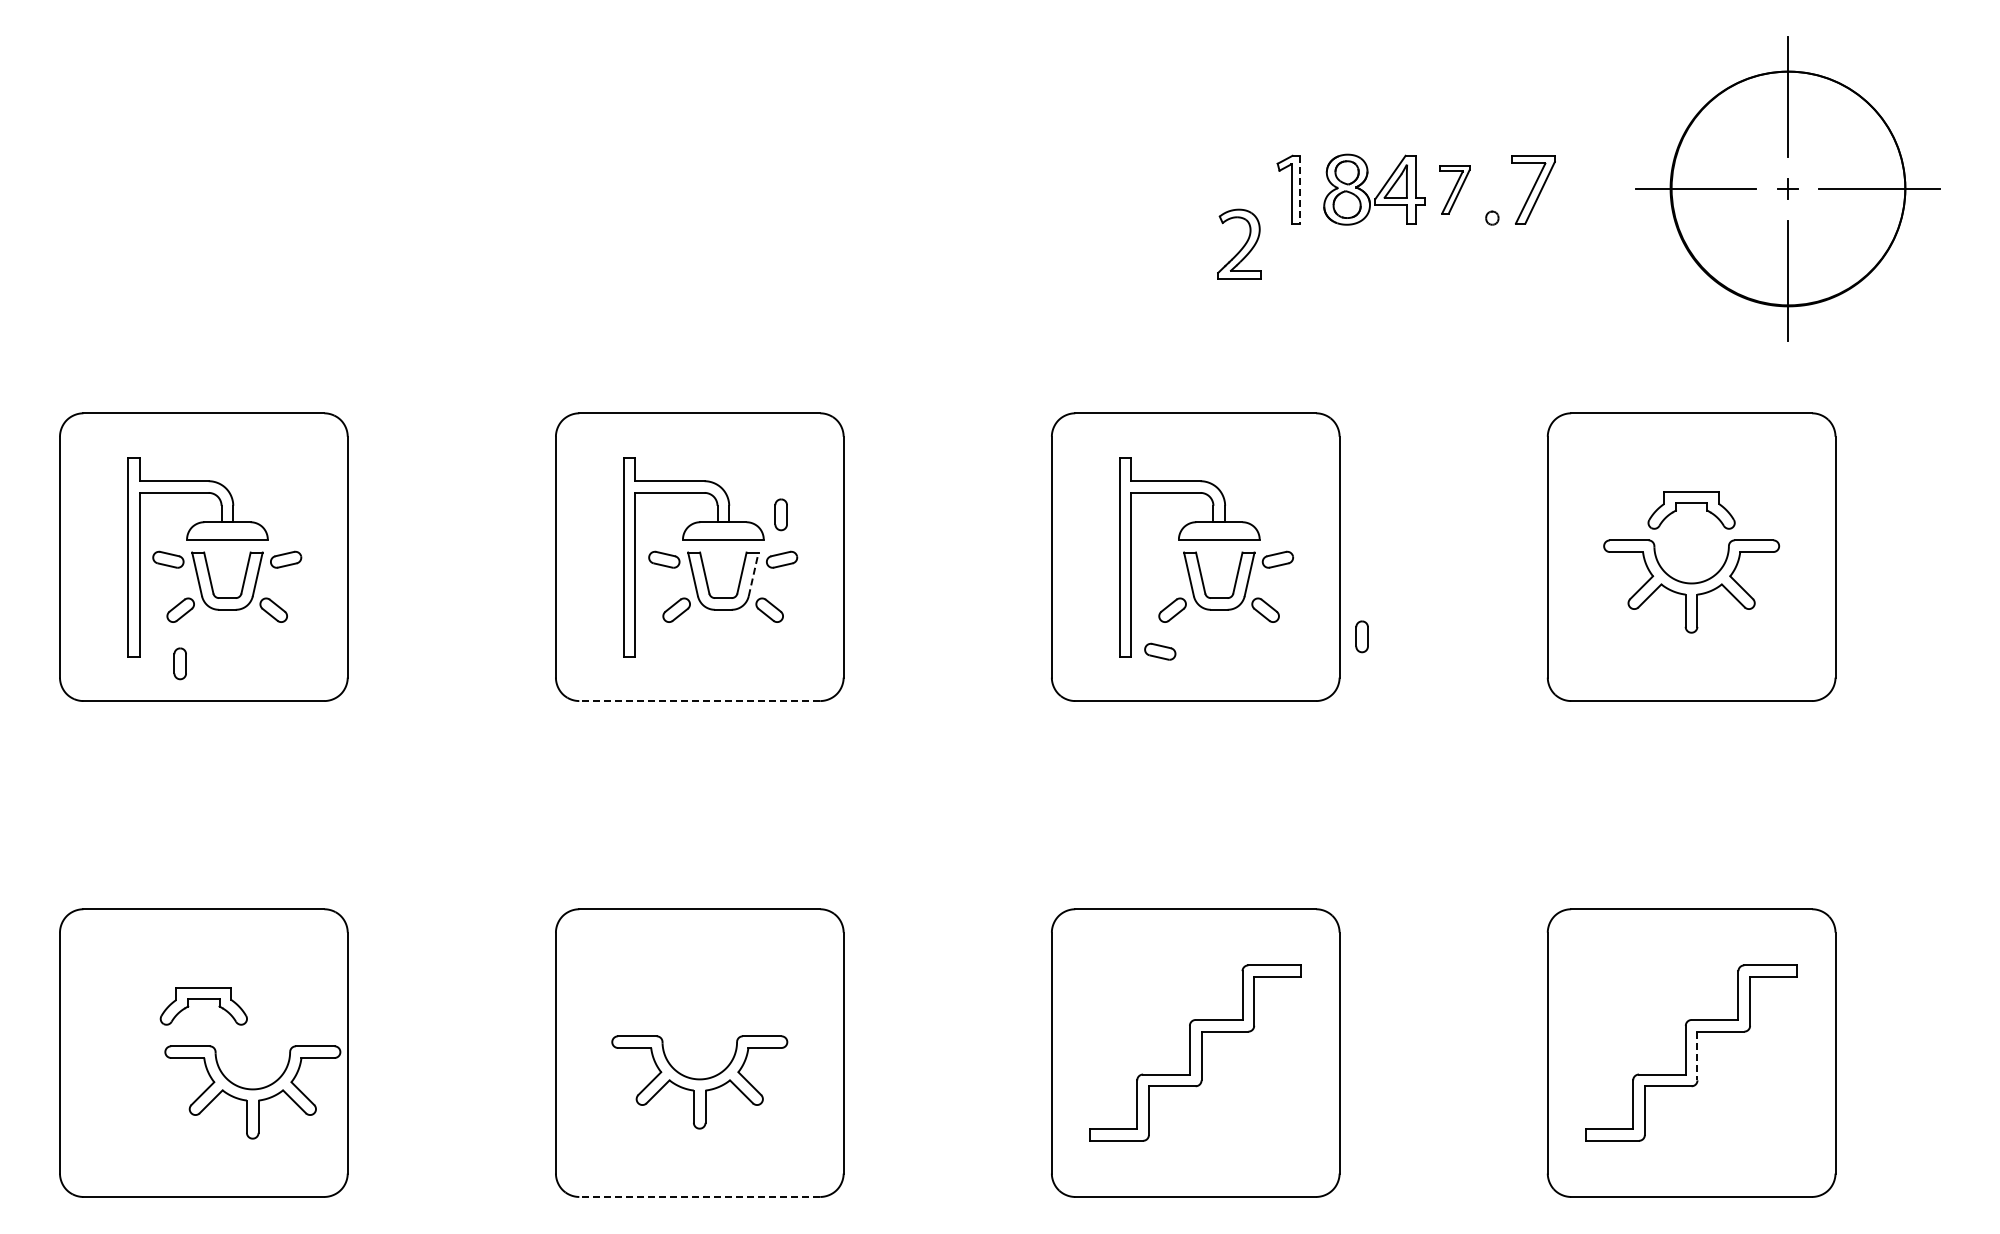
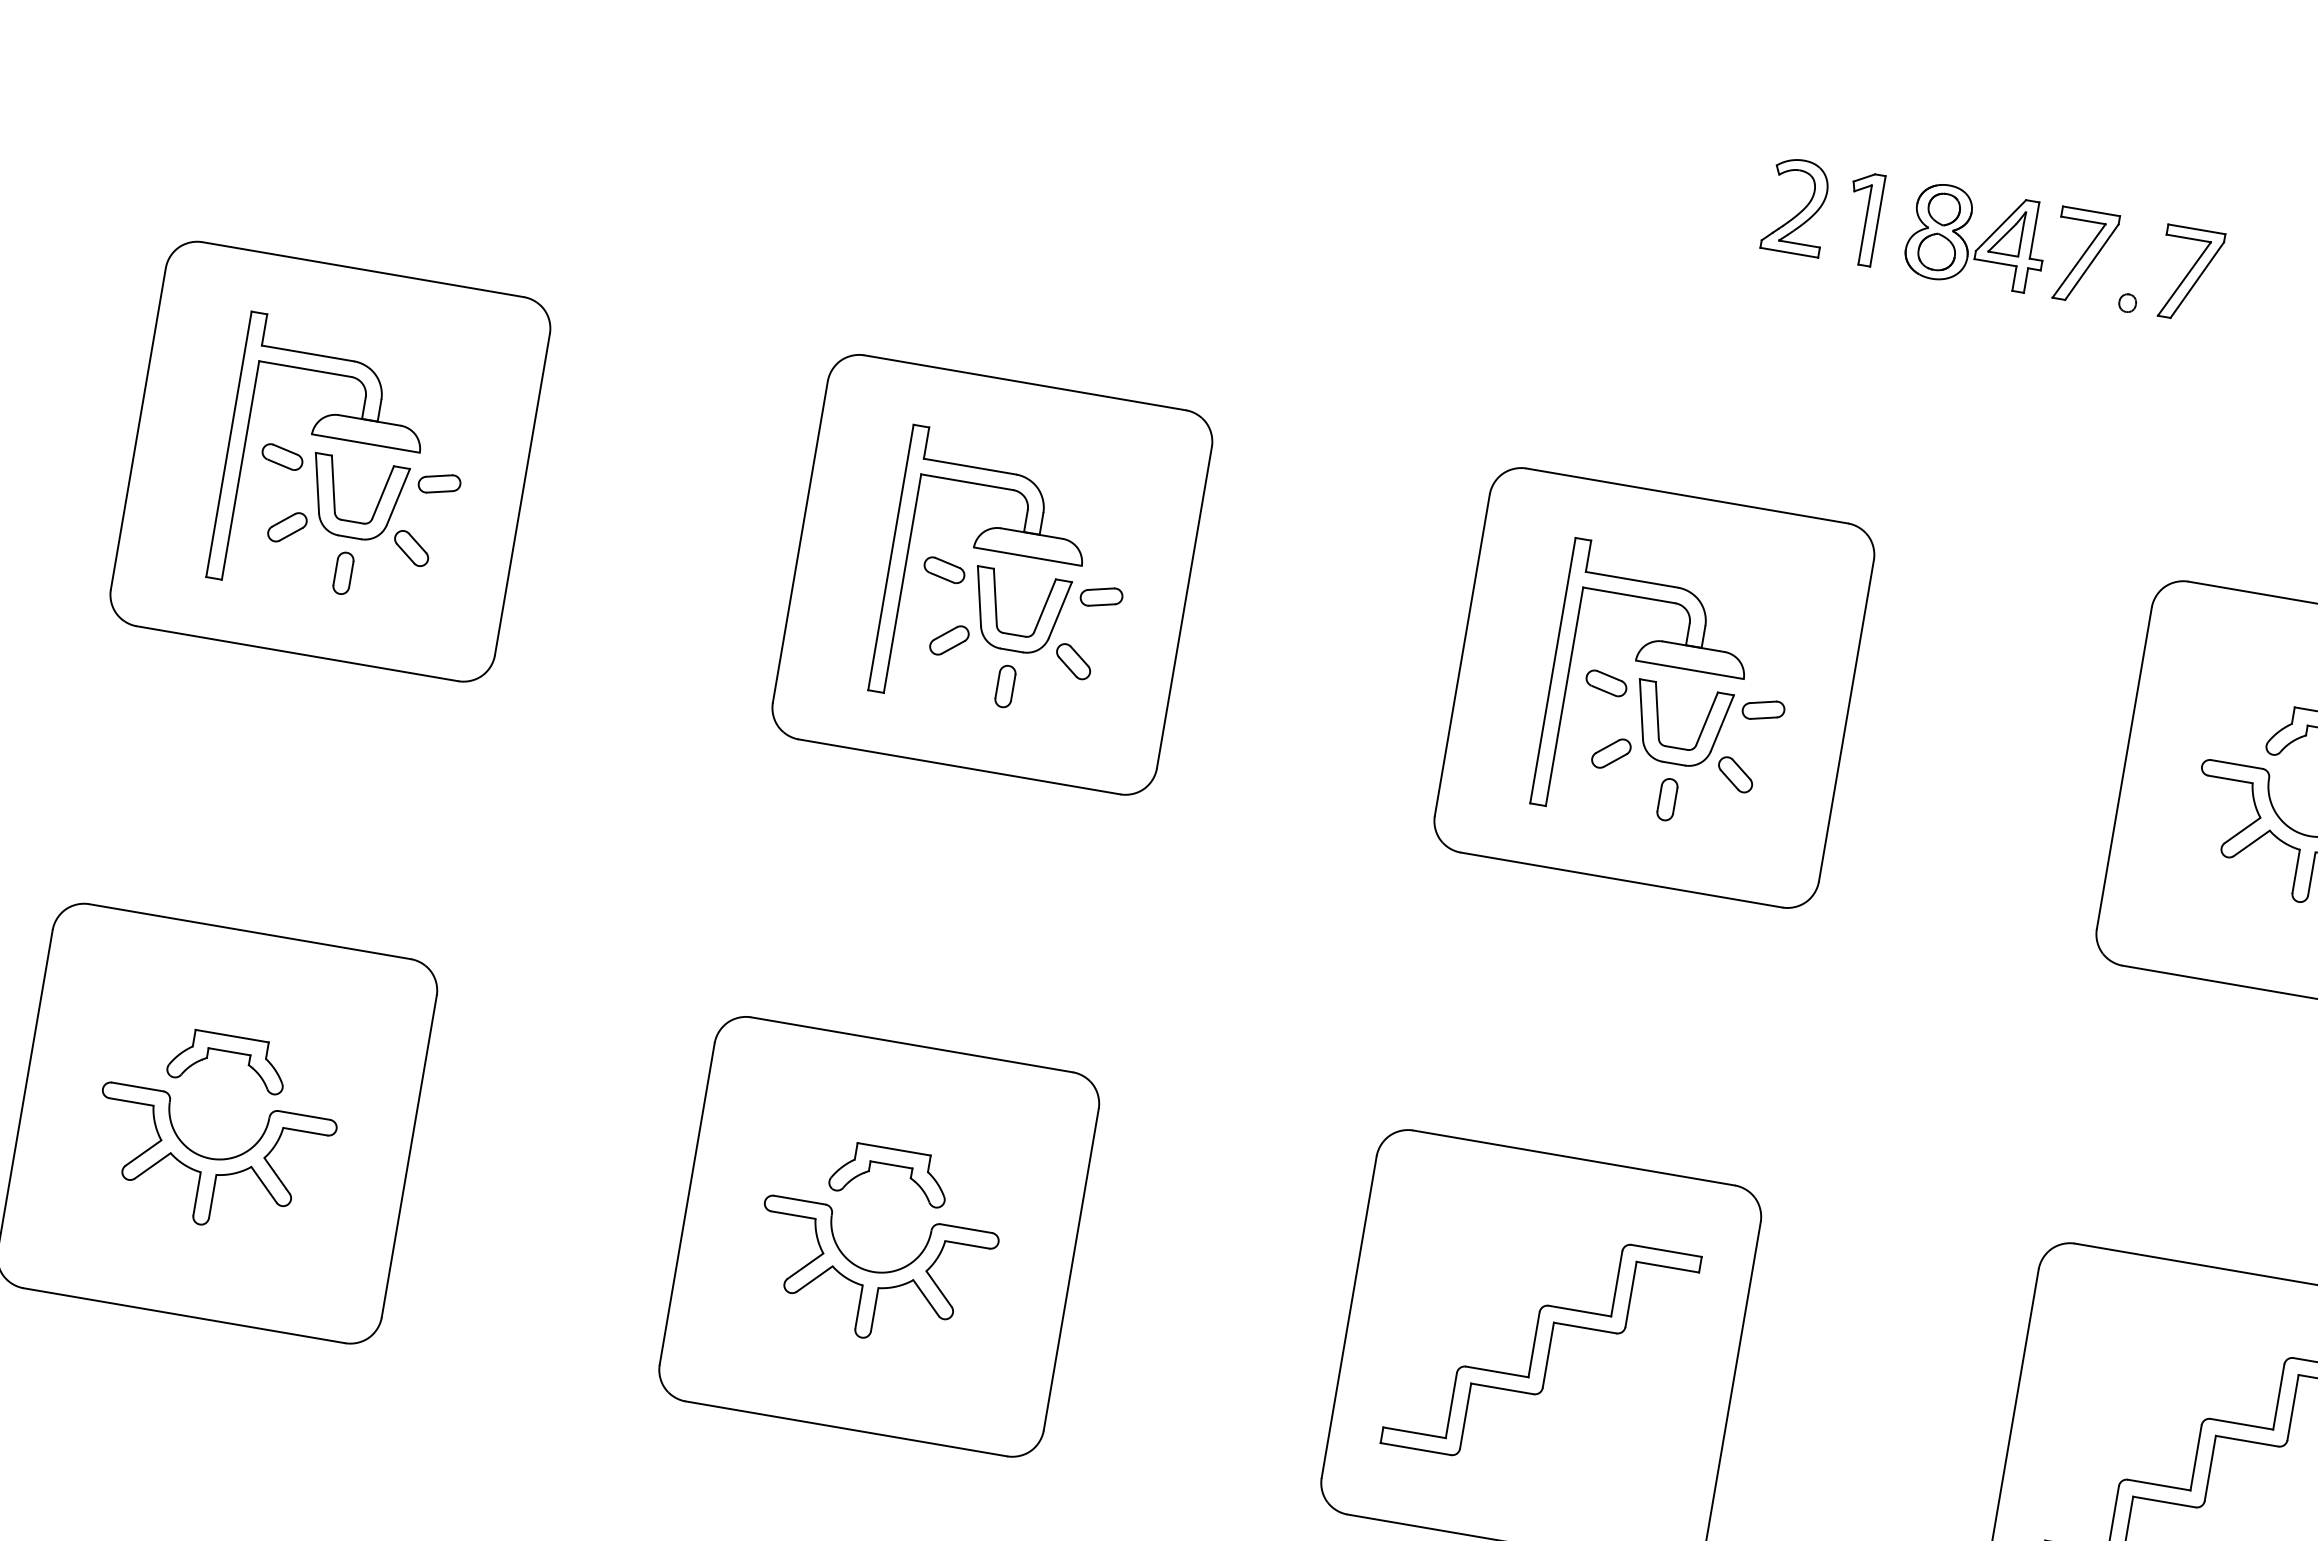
line: (1300, 189) -> (1878, 221), dashed -> solid
part: (1454, 189) -> (2083, 256), size x1.43
part: (1239, 243) -> (1796, 205), moved
part: (780, 514) -> (1004, 685), moved
line: (753, 573) -> (1060, 608), dashed -> solid
part: (1361, 636) -> (1666, 799), moved
part: (1160, 651) -> (1606, 683), moved
part: (179, 663) -> (342, 572), moved
line: (699, 701) -> (959, 767), dashed -> solid
part: (699, 999) -> (891, 1165), added
line: (1697, 1056) -> (2210, 1469), dashed -> solid
part: (252, 1092) -> (210, 1162), moved
line: (699, 1196) -> (846, 1428), dashed -> solid

